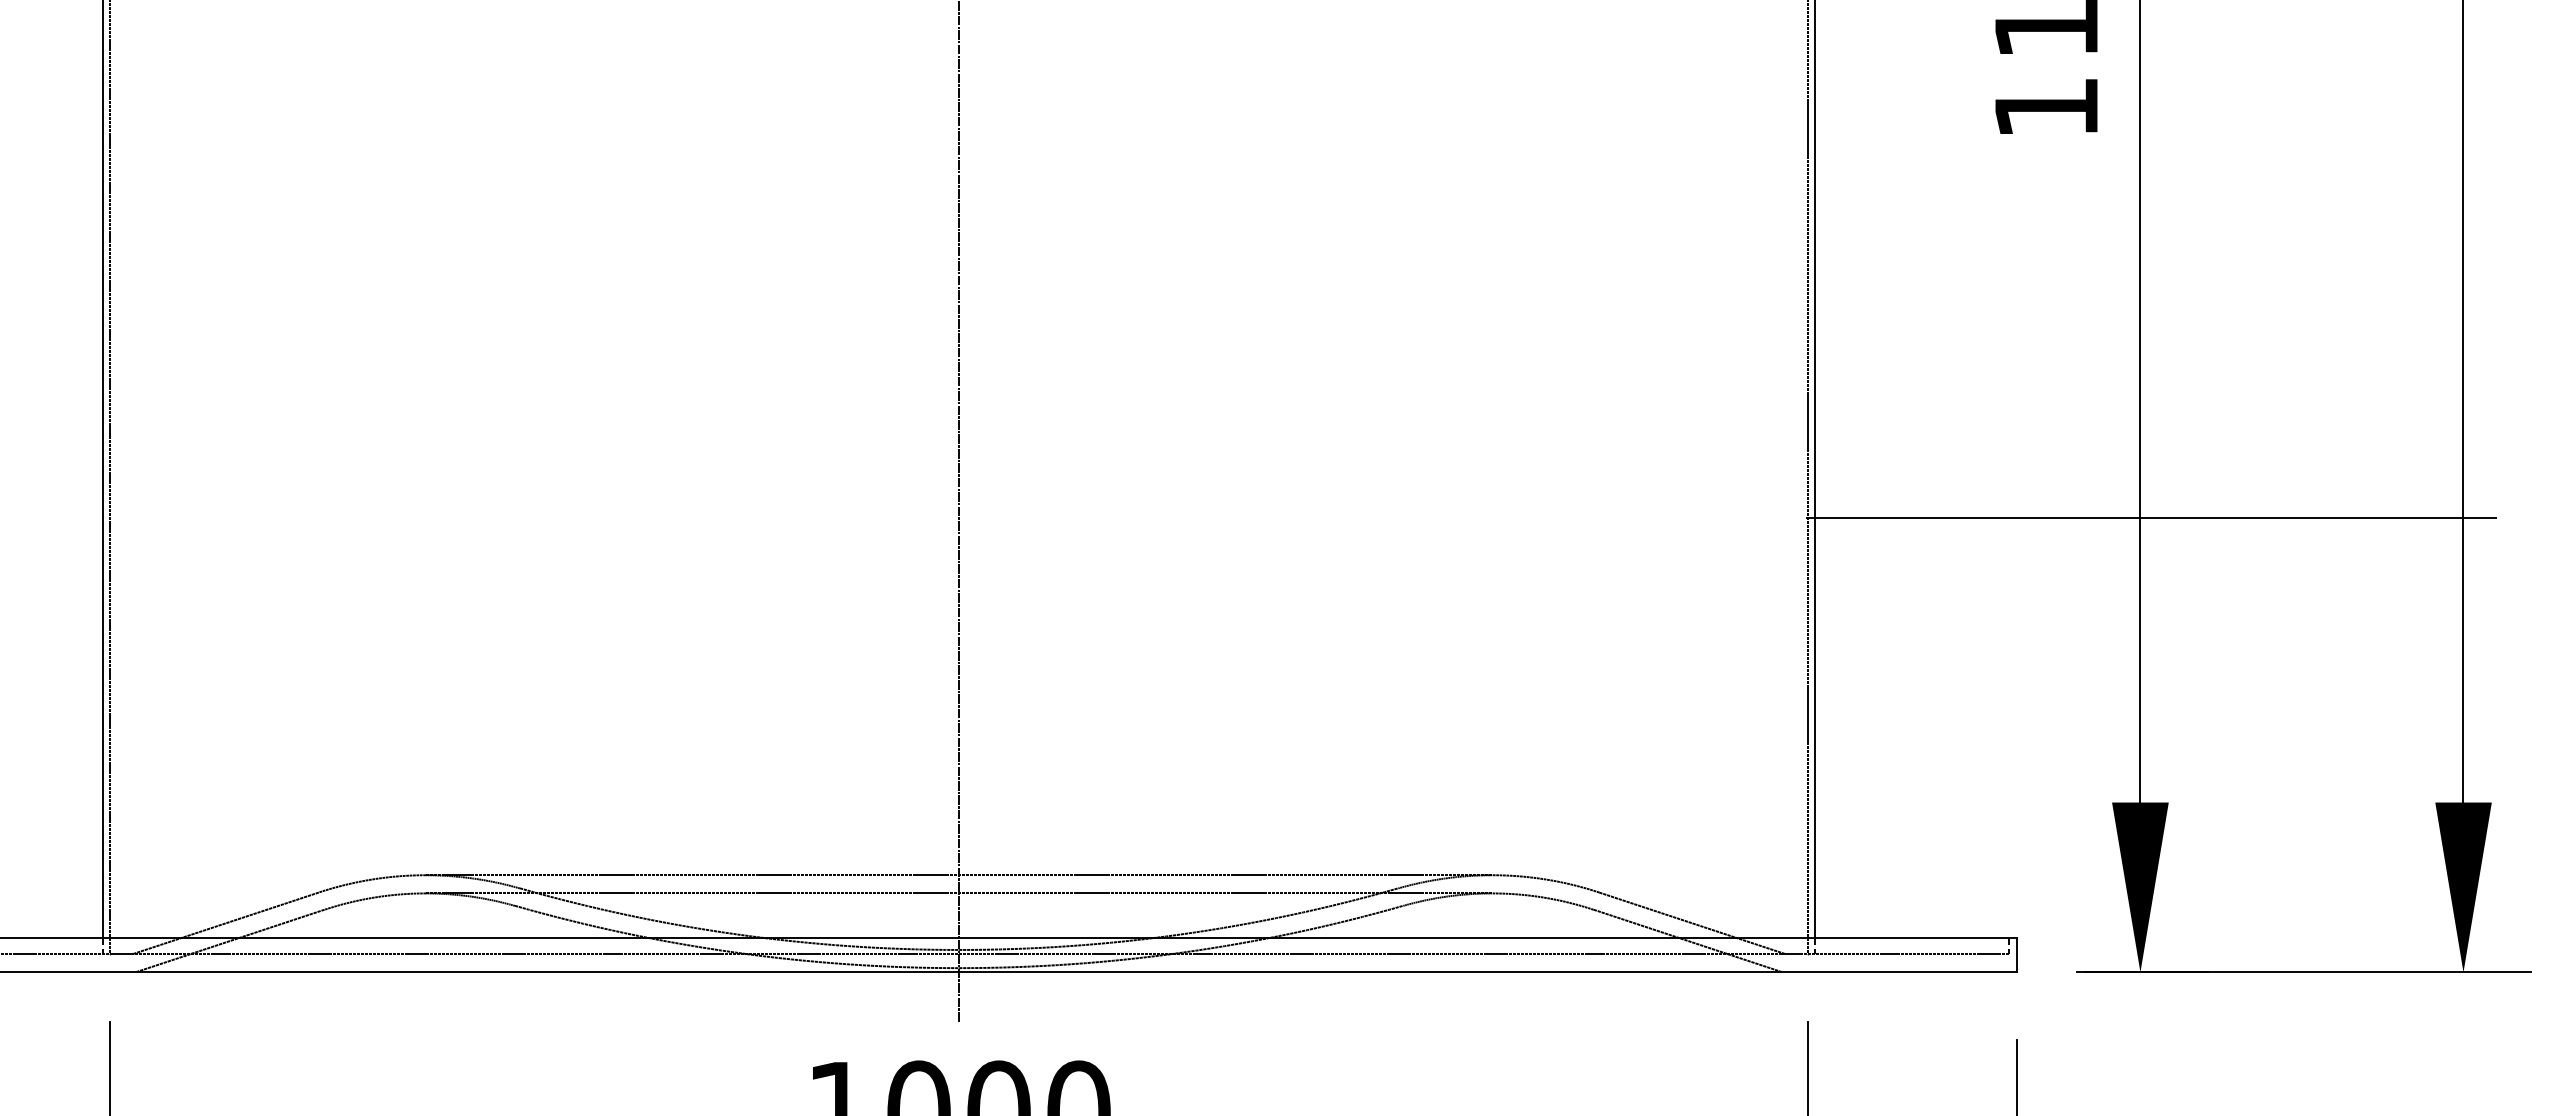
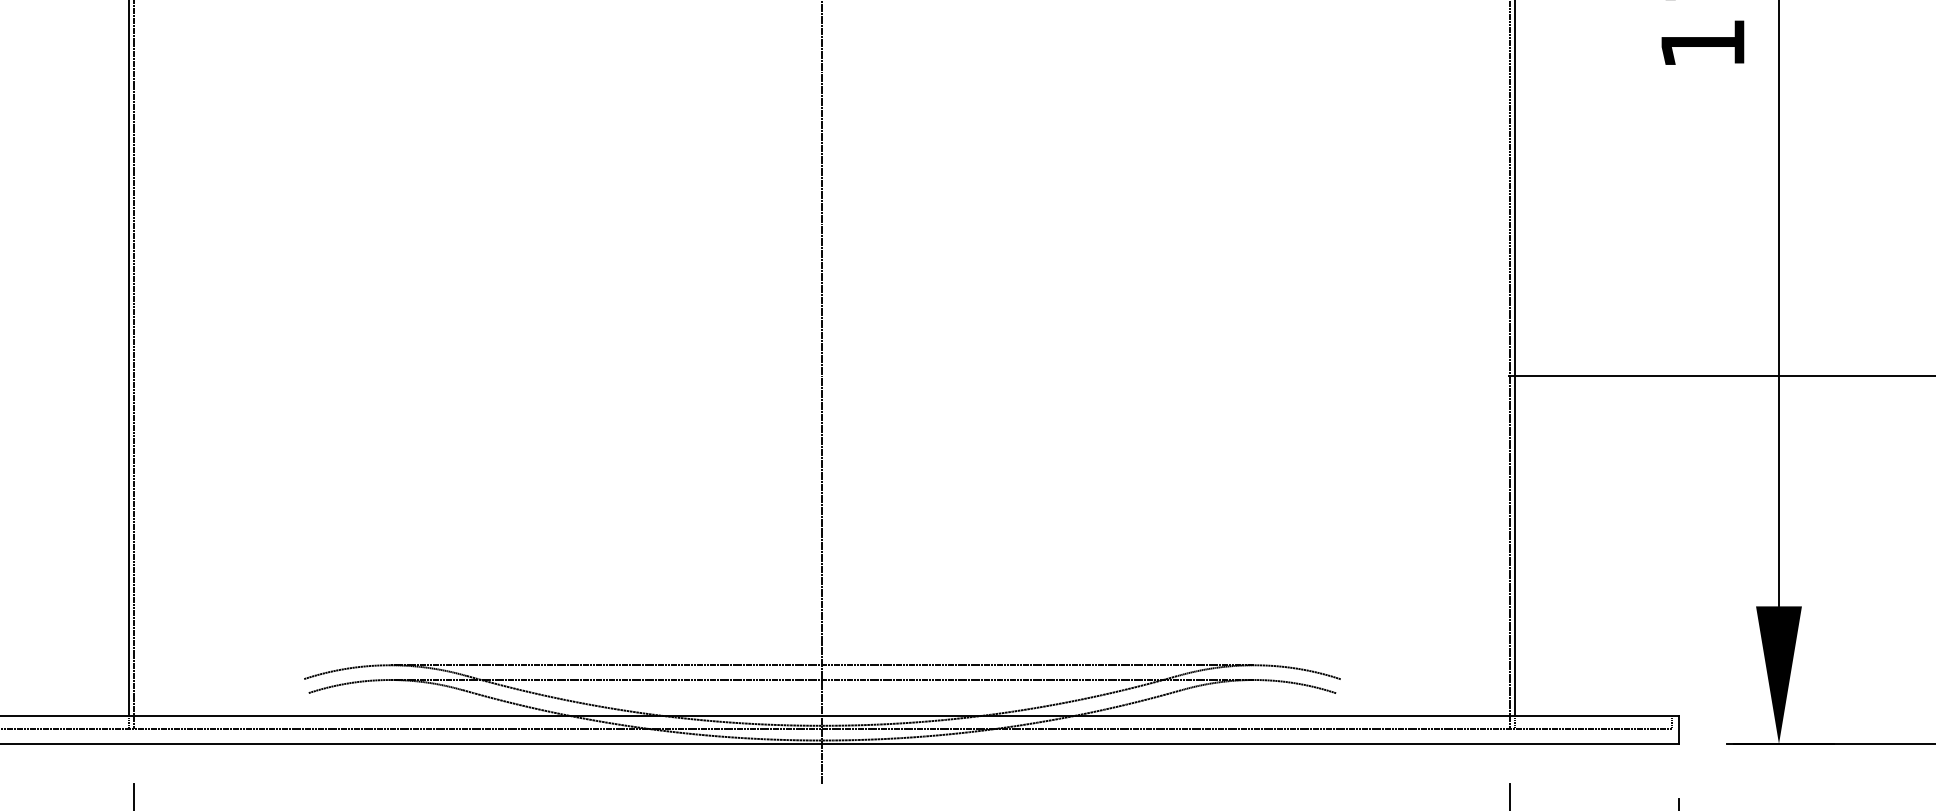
line: (225, 923) -> (228, 704), removed
line: (1692, 923) -> (1416, 704), removed
line: (229, 940) -> (231, 718), removed
line: (1687, 940) -> (1412, 718), removed

